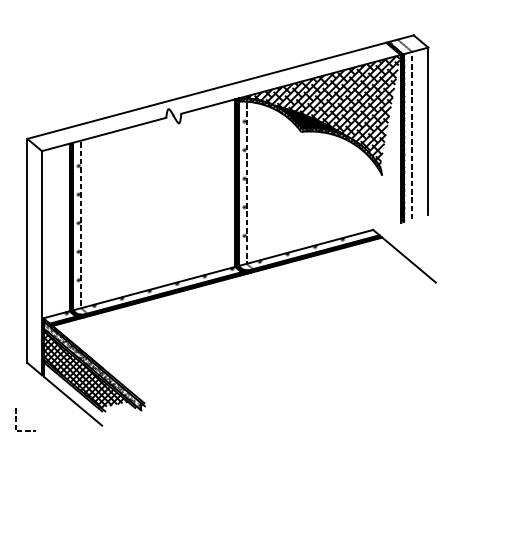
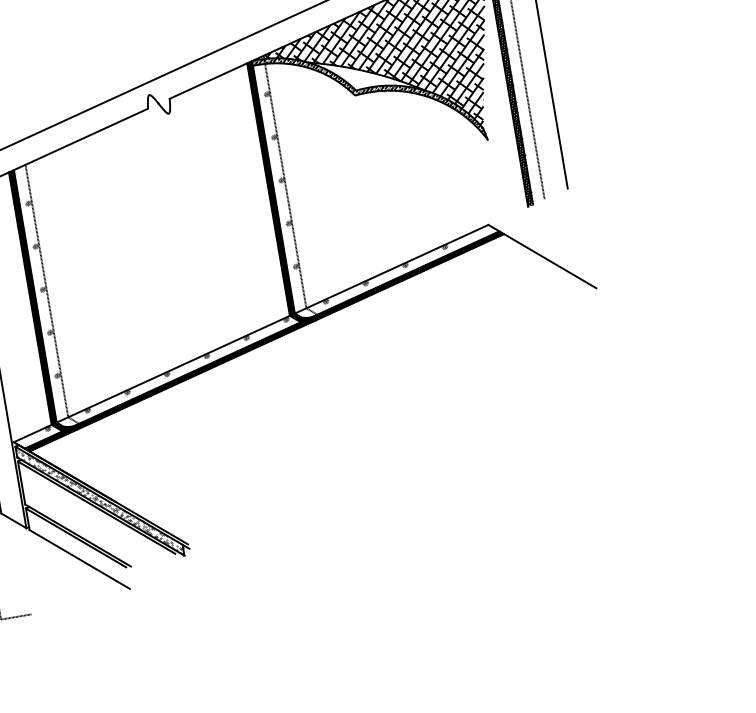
fill: (310, 120) -> (366, 75), removed
hatch: (85, 369) -> (90, 508), removed

